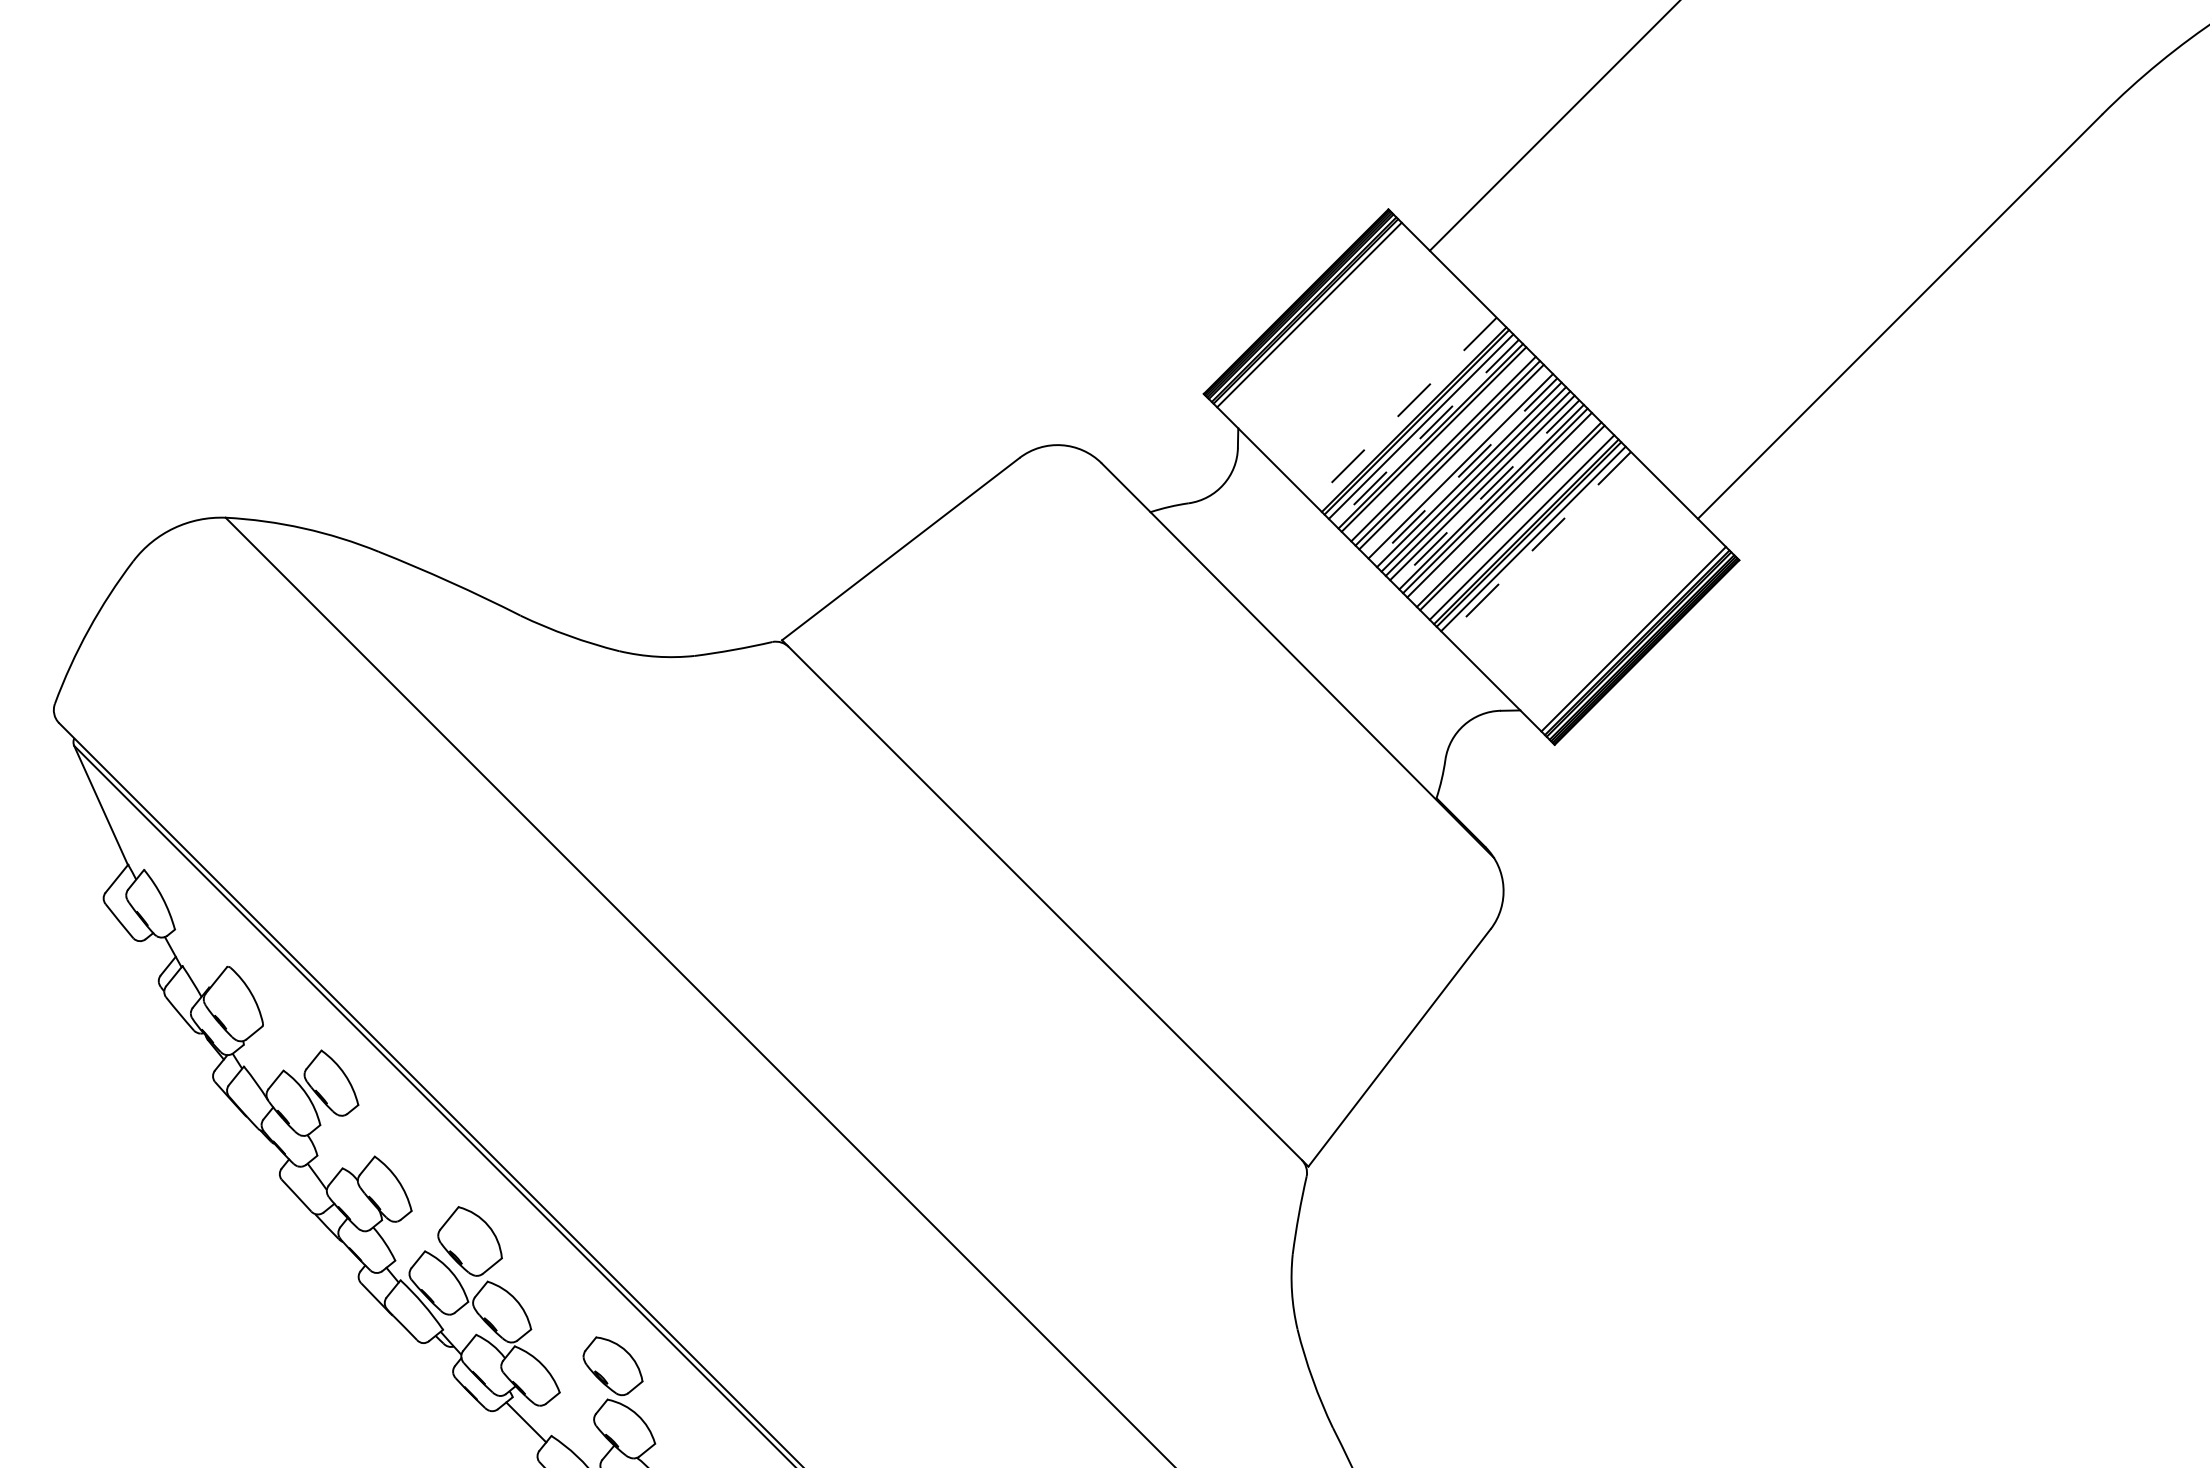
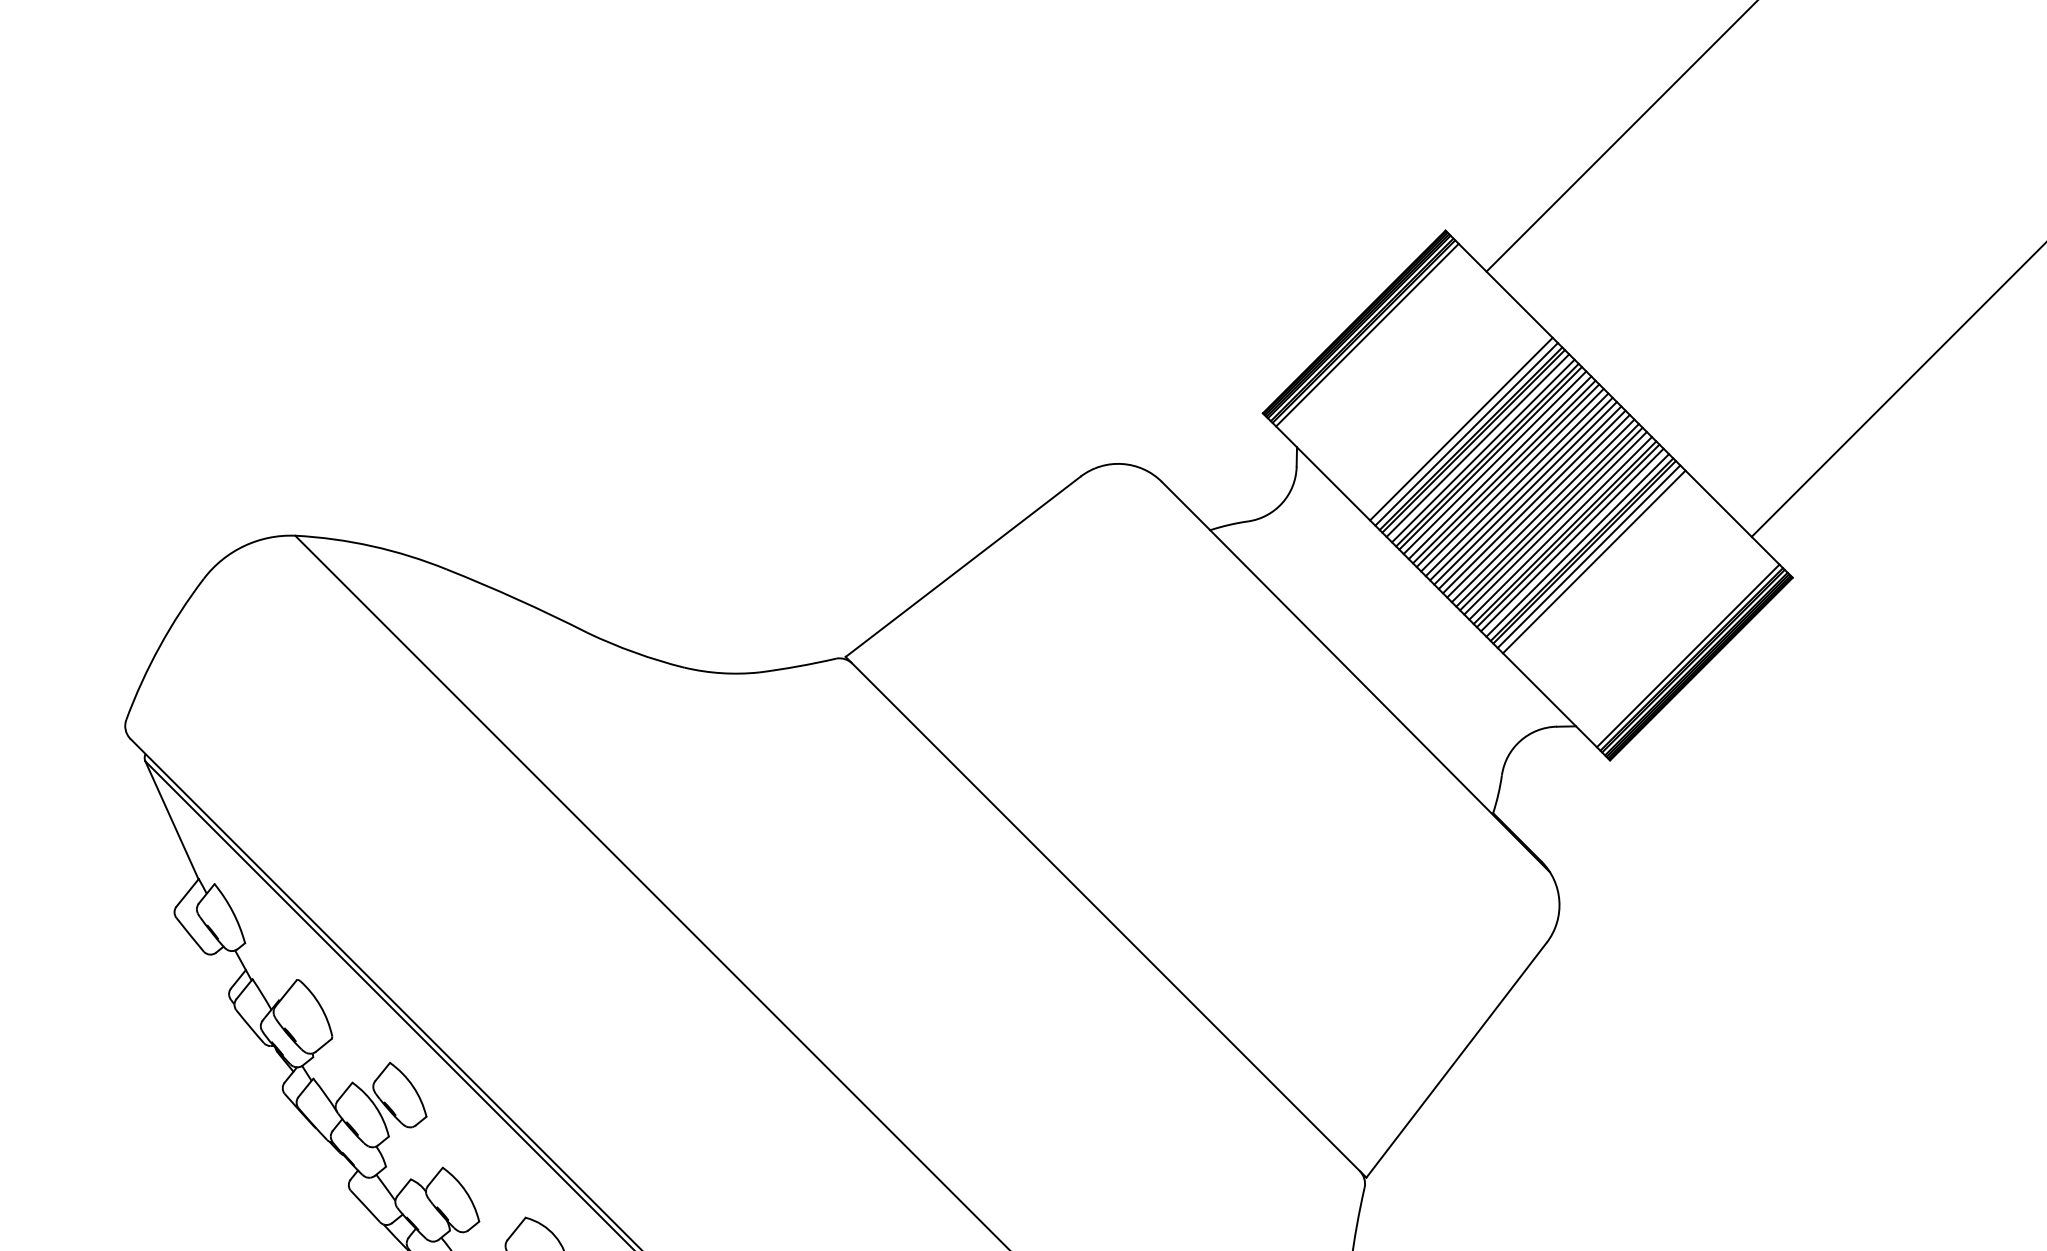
line: (1404, 409) -> (1461, 428), dashed -> solid
line: (1409, 414) -> (1466, 433), added
line: (1426, 432) -> (1483, 451), dashed -> solid
line: (1438, 443) -> (1495, 462), added
line: (1455, 461) -> (1511, 480), added
line: (1465, 470) -> (1521, 488), dashed -> solid
line: (1487, 492) -> (1543, 510), dashed -> solid
line: (1504, 510) -> (1560, 528), added
line: (1516, 521) -> (1572, 539), added
line: (1538, 544) -> (1594, 562), dashed -> solid

